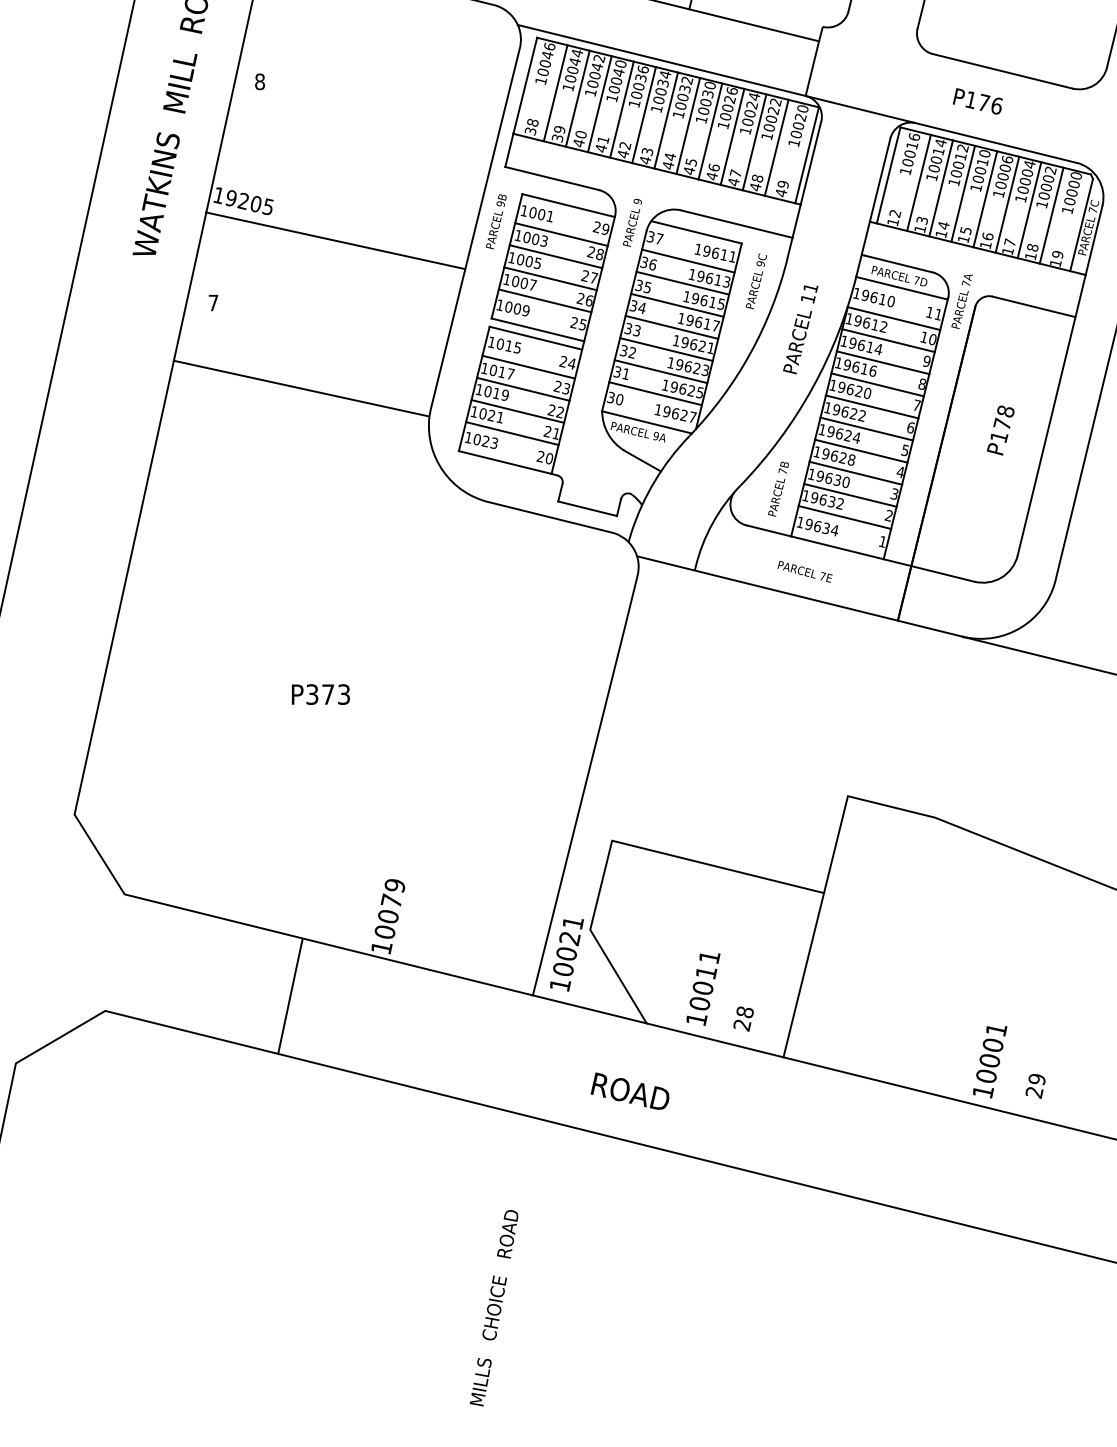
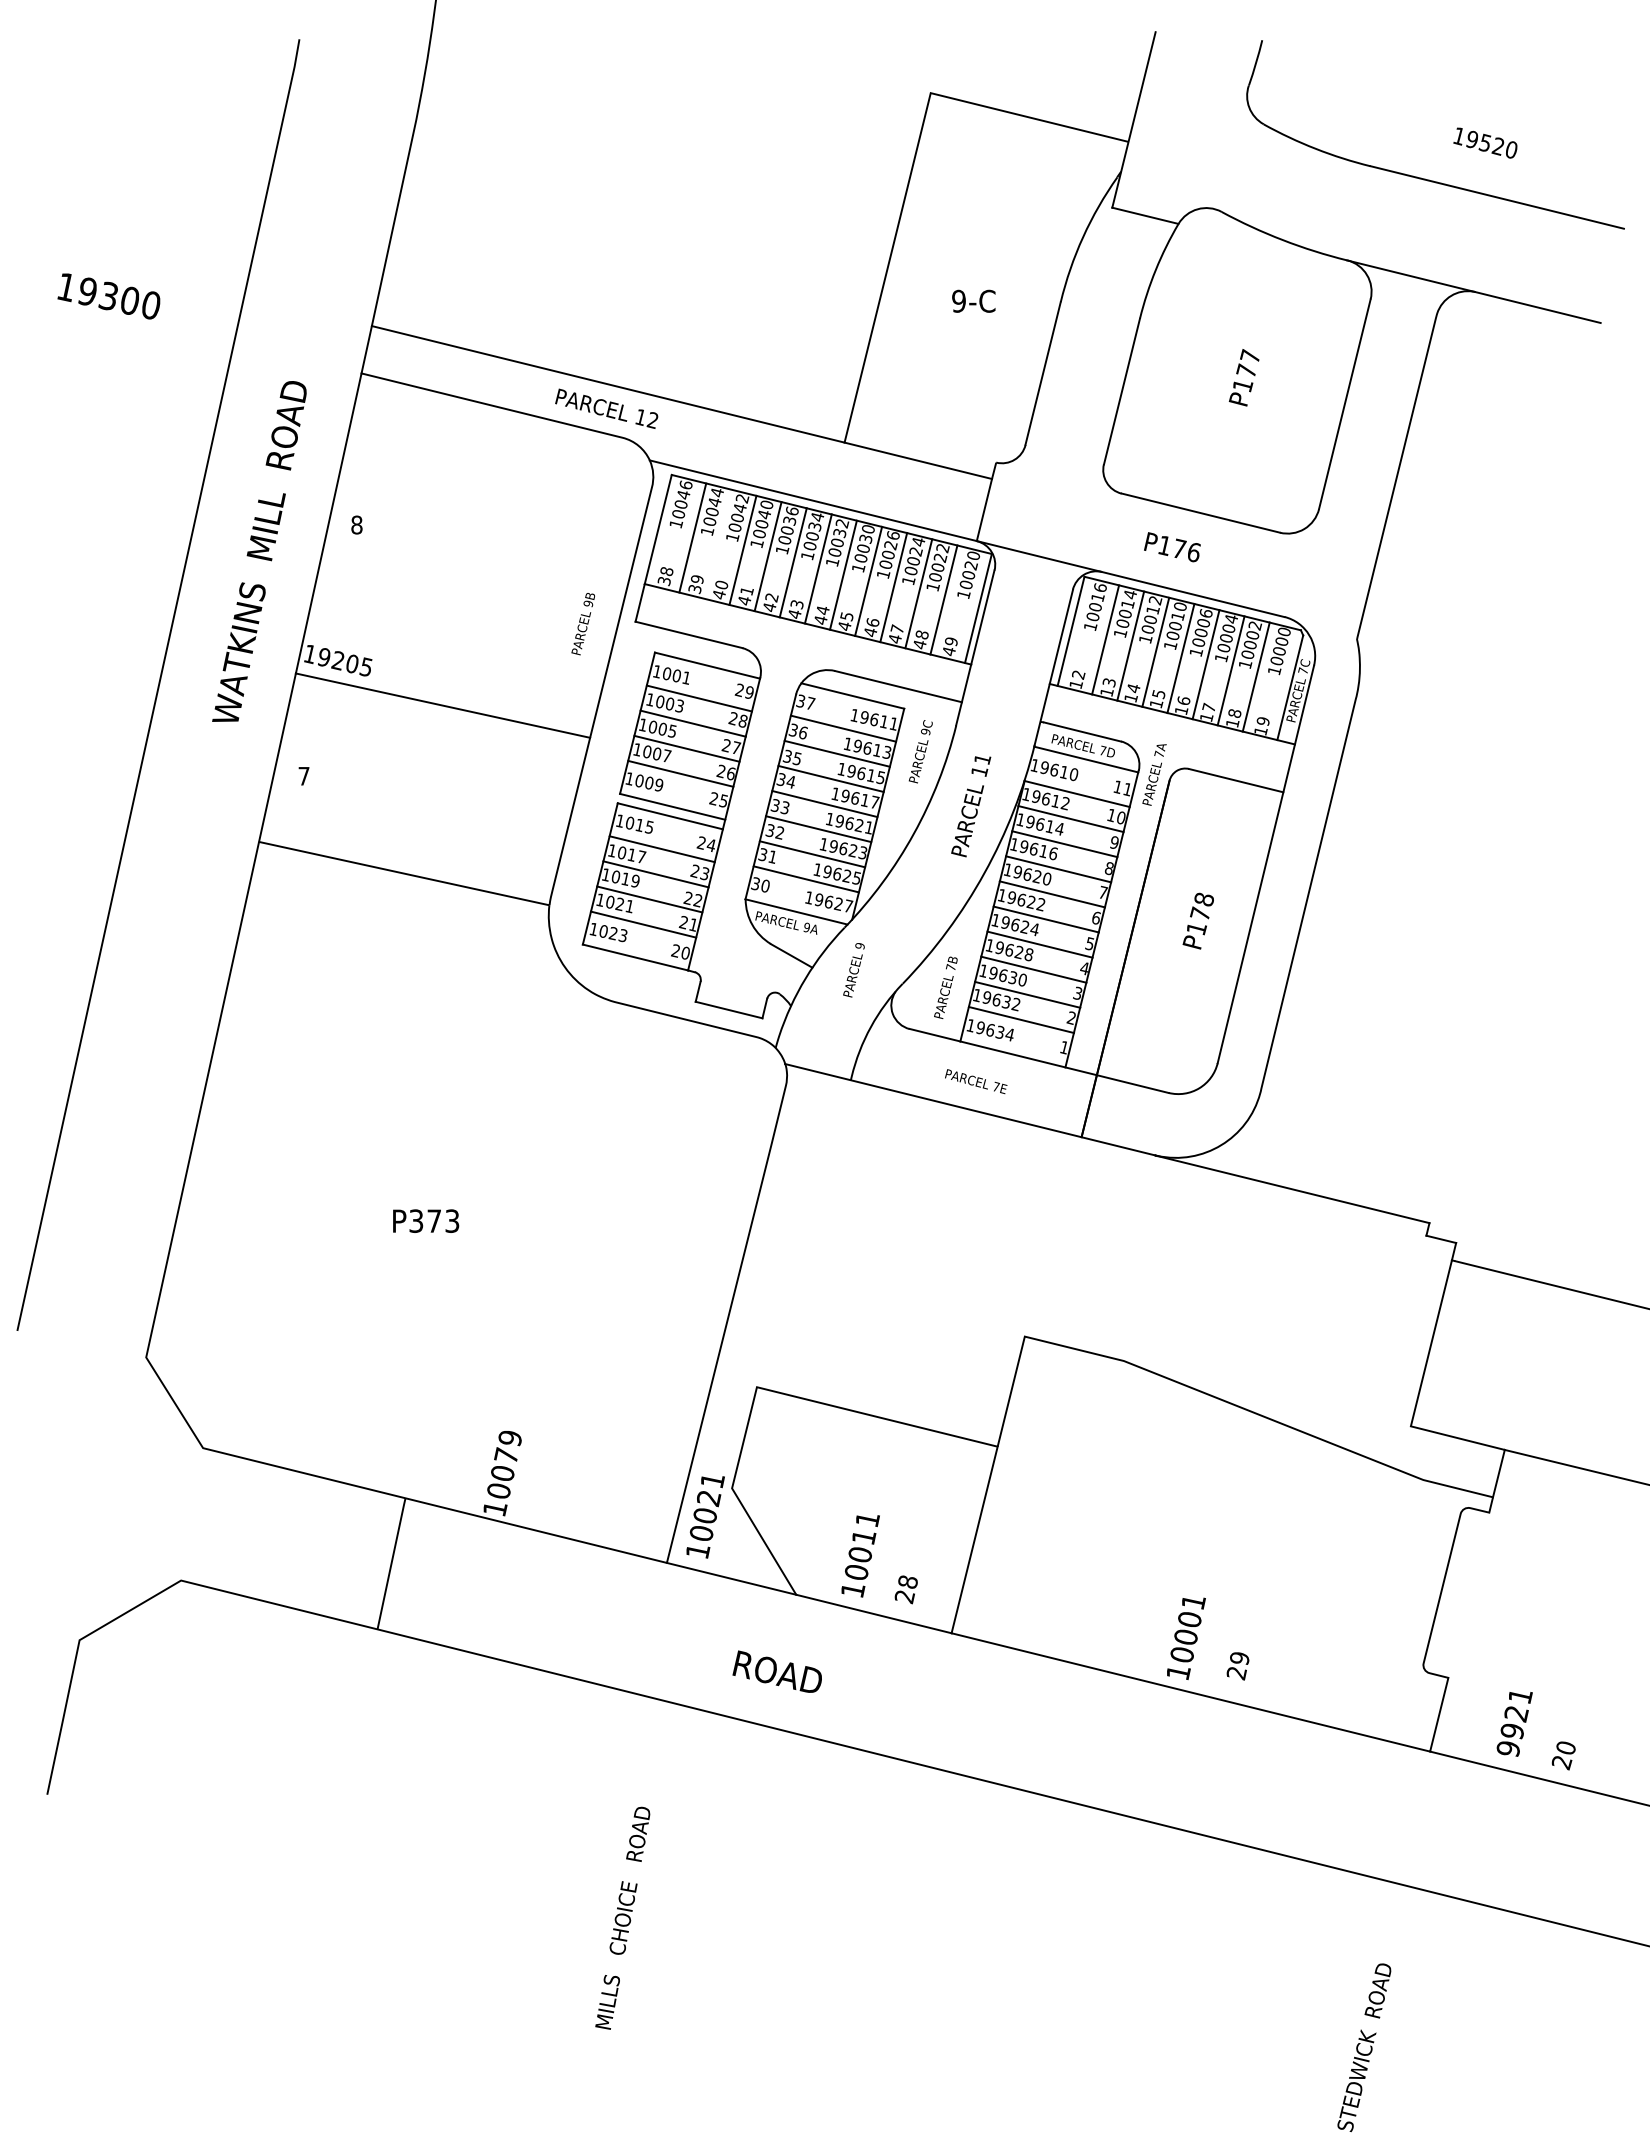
line: (577, 98) -> (717, 543), removed
text: (495, 222) -> (582, 624), moved
text: (631, 223) -> (853, 970), moved

